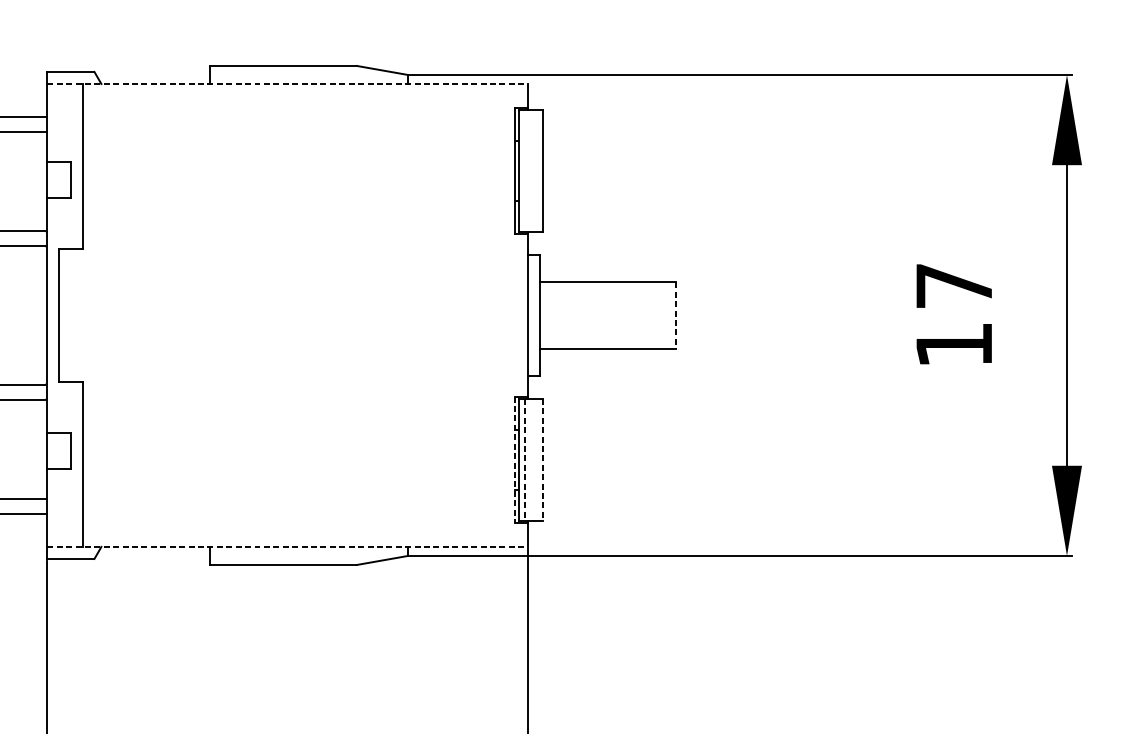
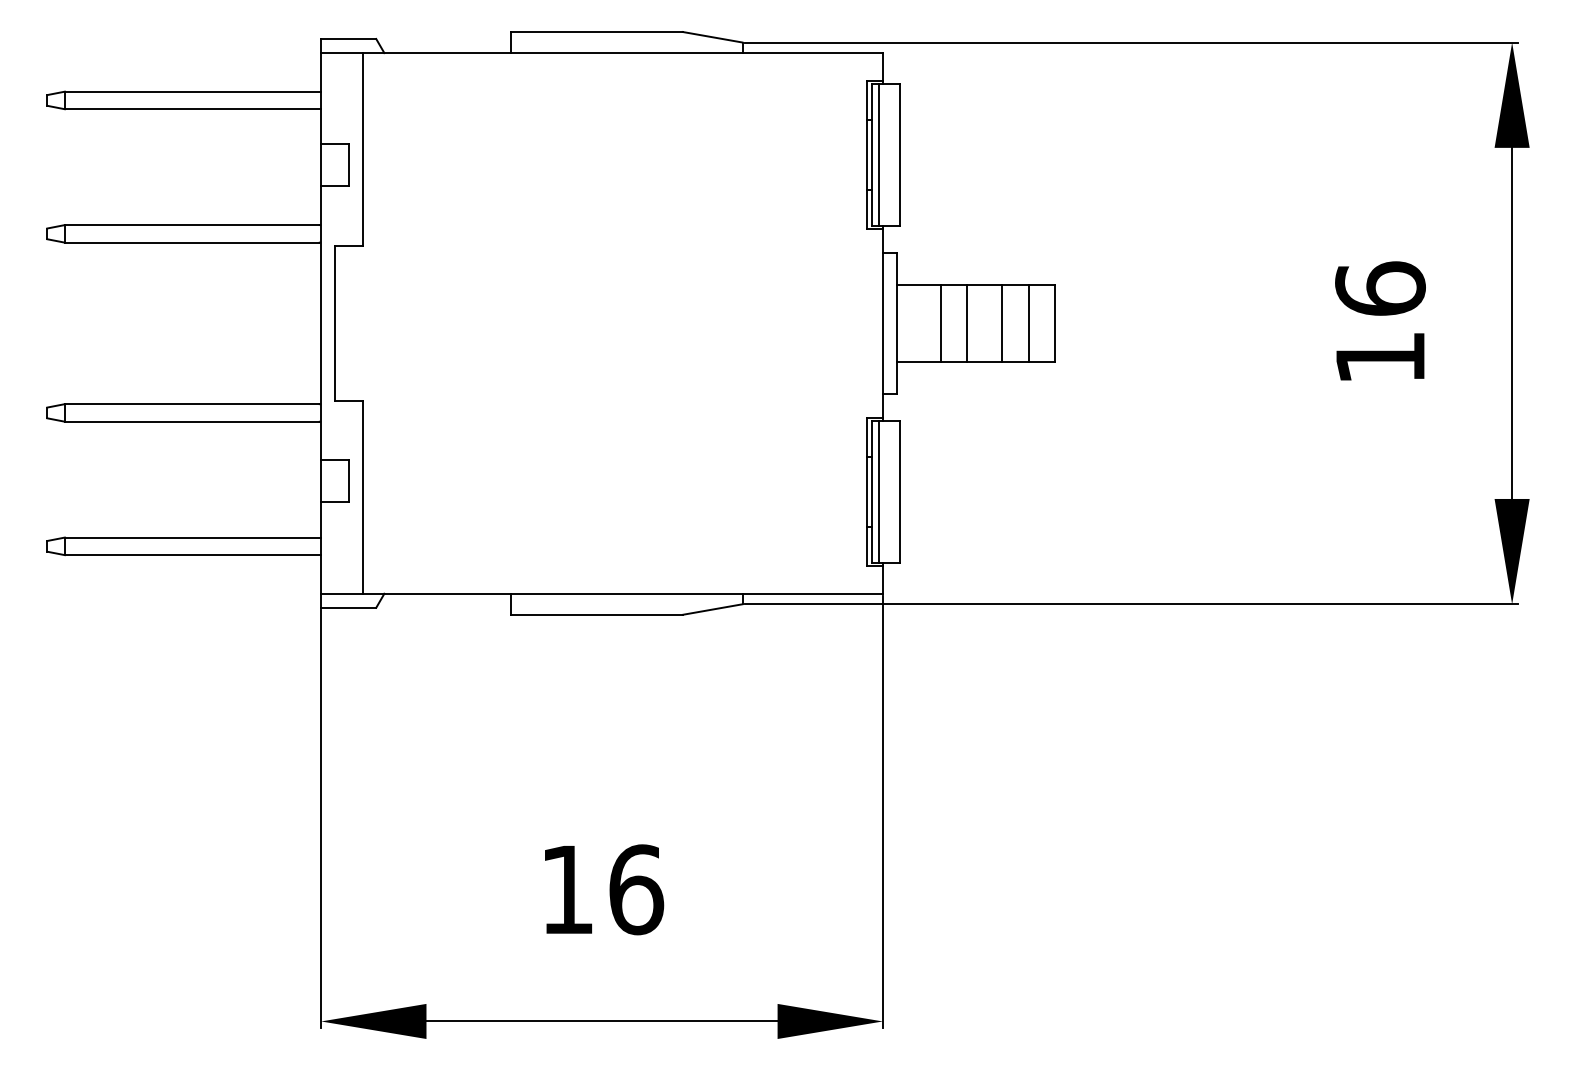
line: (288, 84) -> (602, 53), dashed -> solid
line: (525, 170) -> (879, 154), added
text: (954, 285) -> (1380, 288), 17 -> 16
line: (577, 315) -> (940, 323), added
line: (600, 315) -> (967, 323), added
line: (630, 315) -> (1002, 323), added
line: (652, 315) -> (1028, 323), added
line: (675, 315) -> (1054, 323), dashed -> solid
line: (515, 459) -> (867, 491), dashed -> solid
line: (525, 460) -> (879, 492), dashed -> solid
line: (543, 460) -> (900, 492), dashed -> solid
line: (288, 546) -> (602, 593), dashed -> solid

